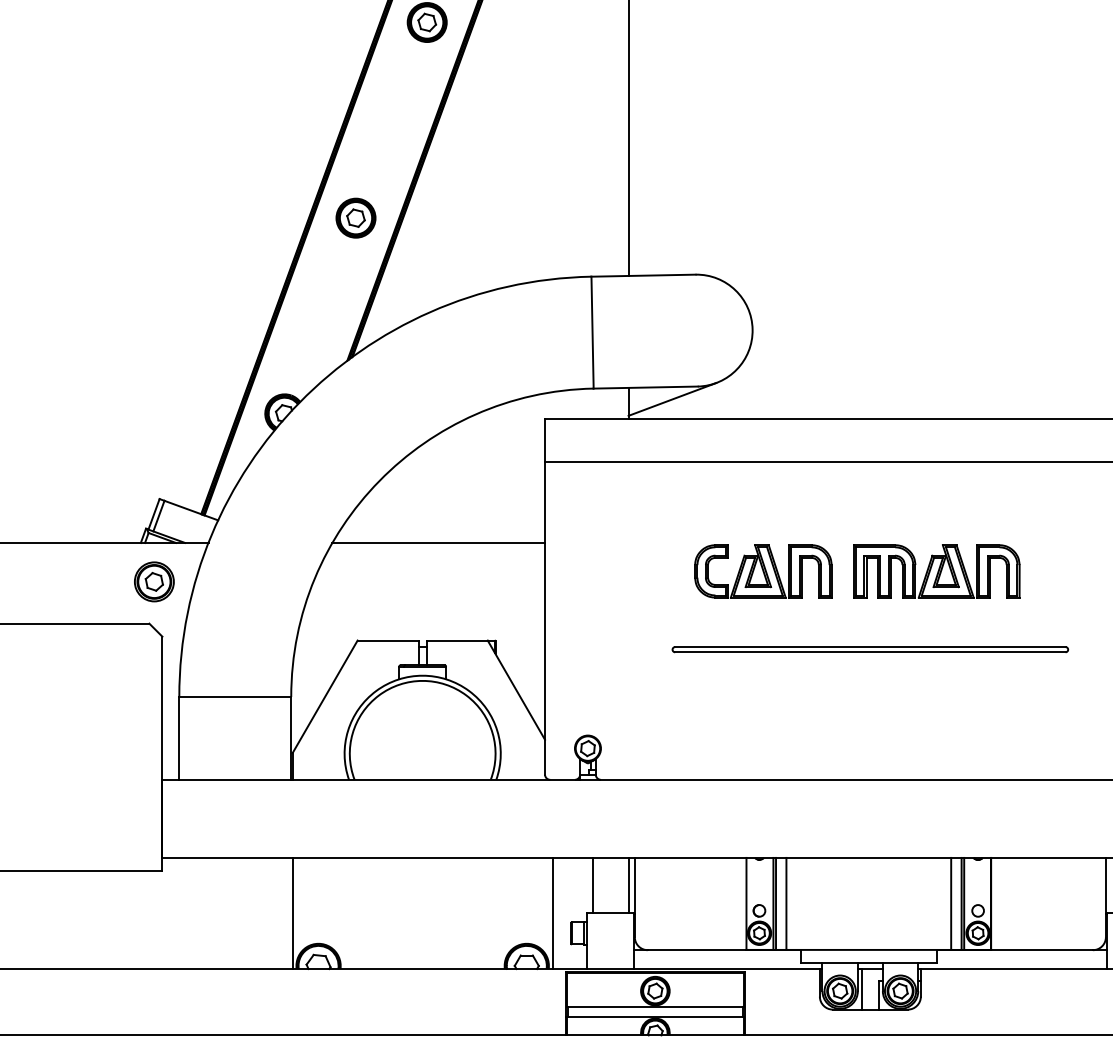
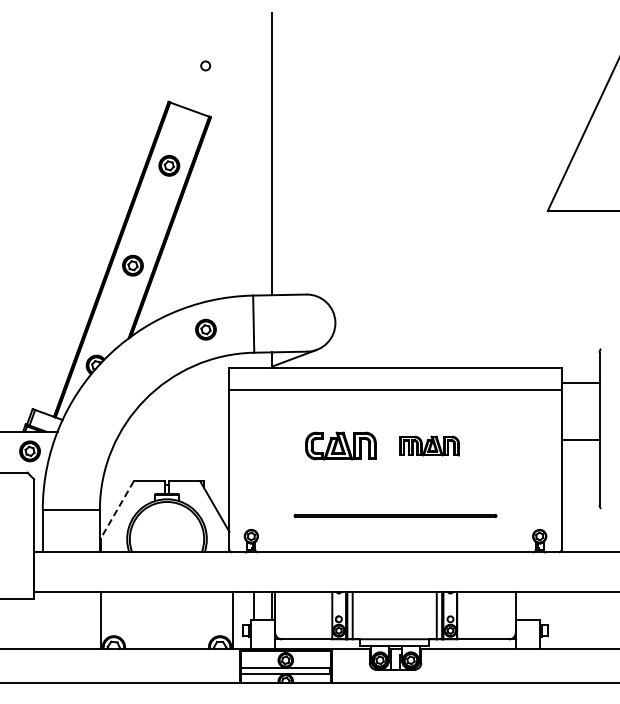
part: (498, 343) -> (205, 329), added
line: (437, 542) -> (174, 431), removed
part: (936, 570) -> (429, 445), size x0.7
part: (870, 648) -> (395, 515), moved
line: (323, 697) -> (116, 510), solid -> dashed

